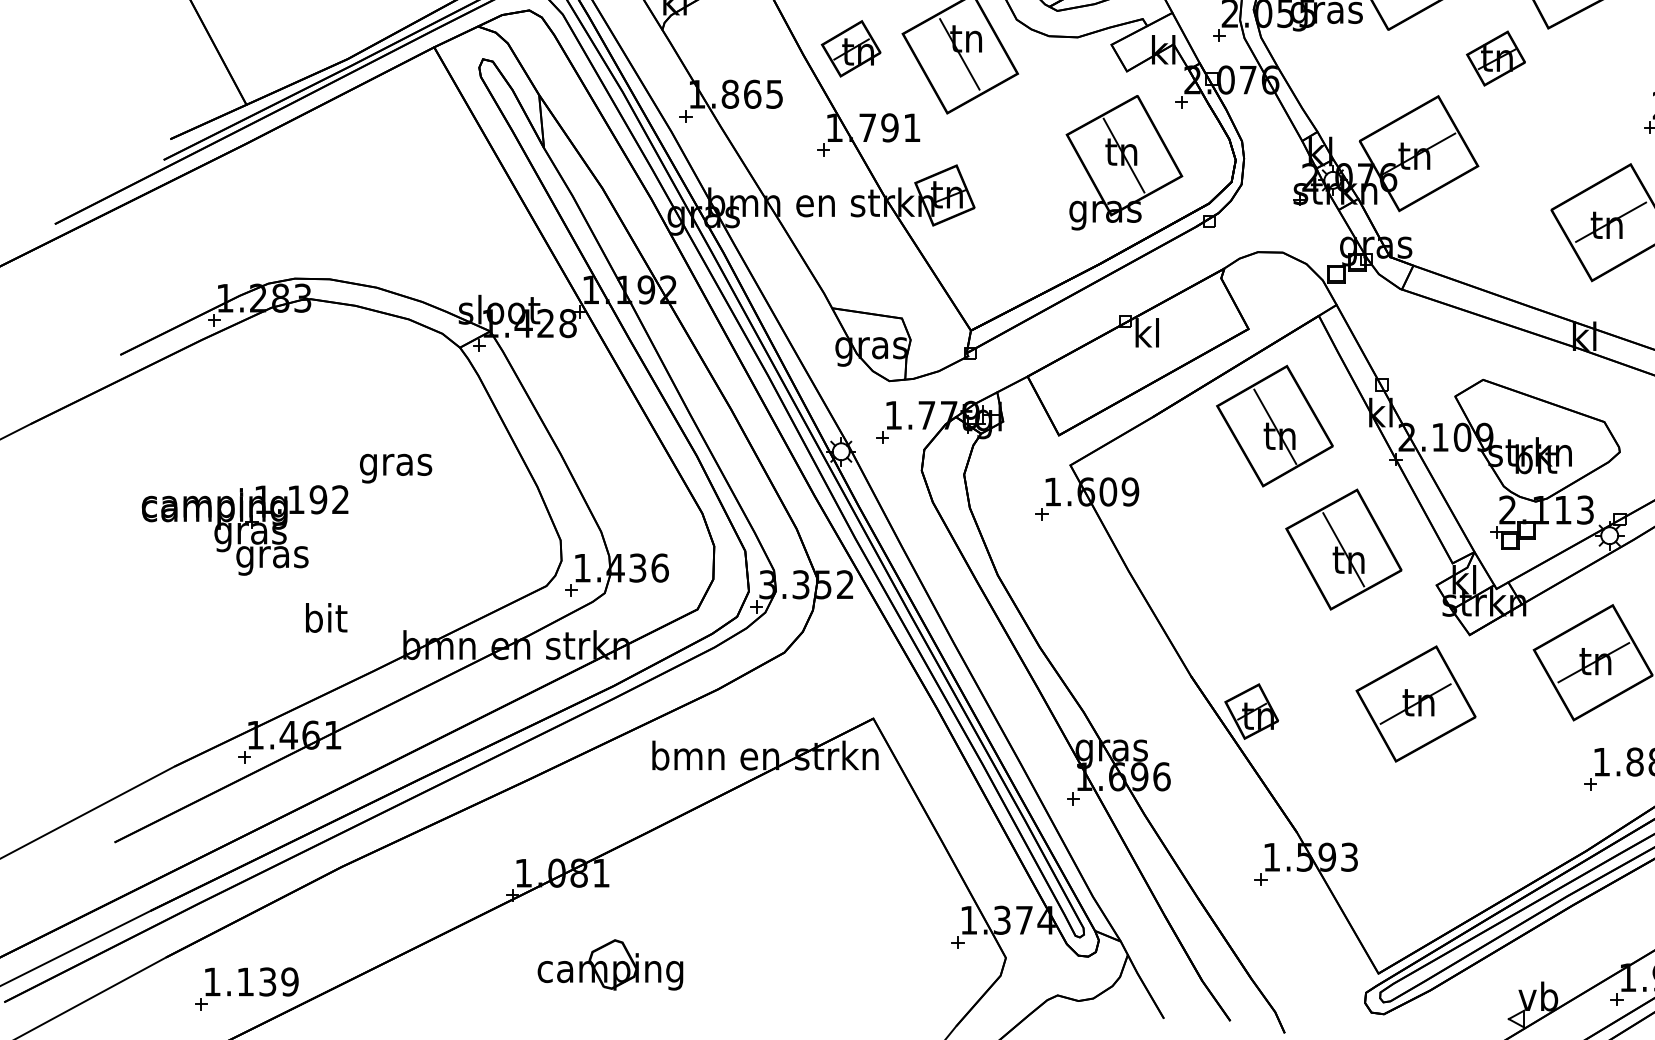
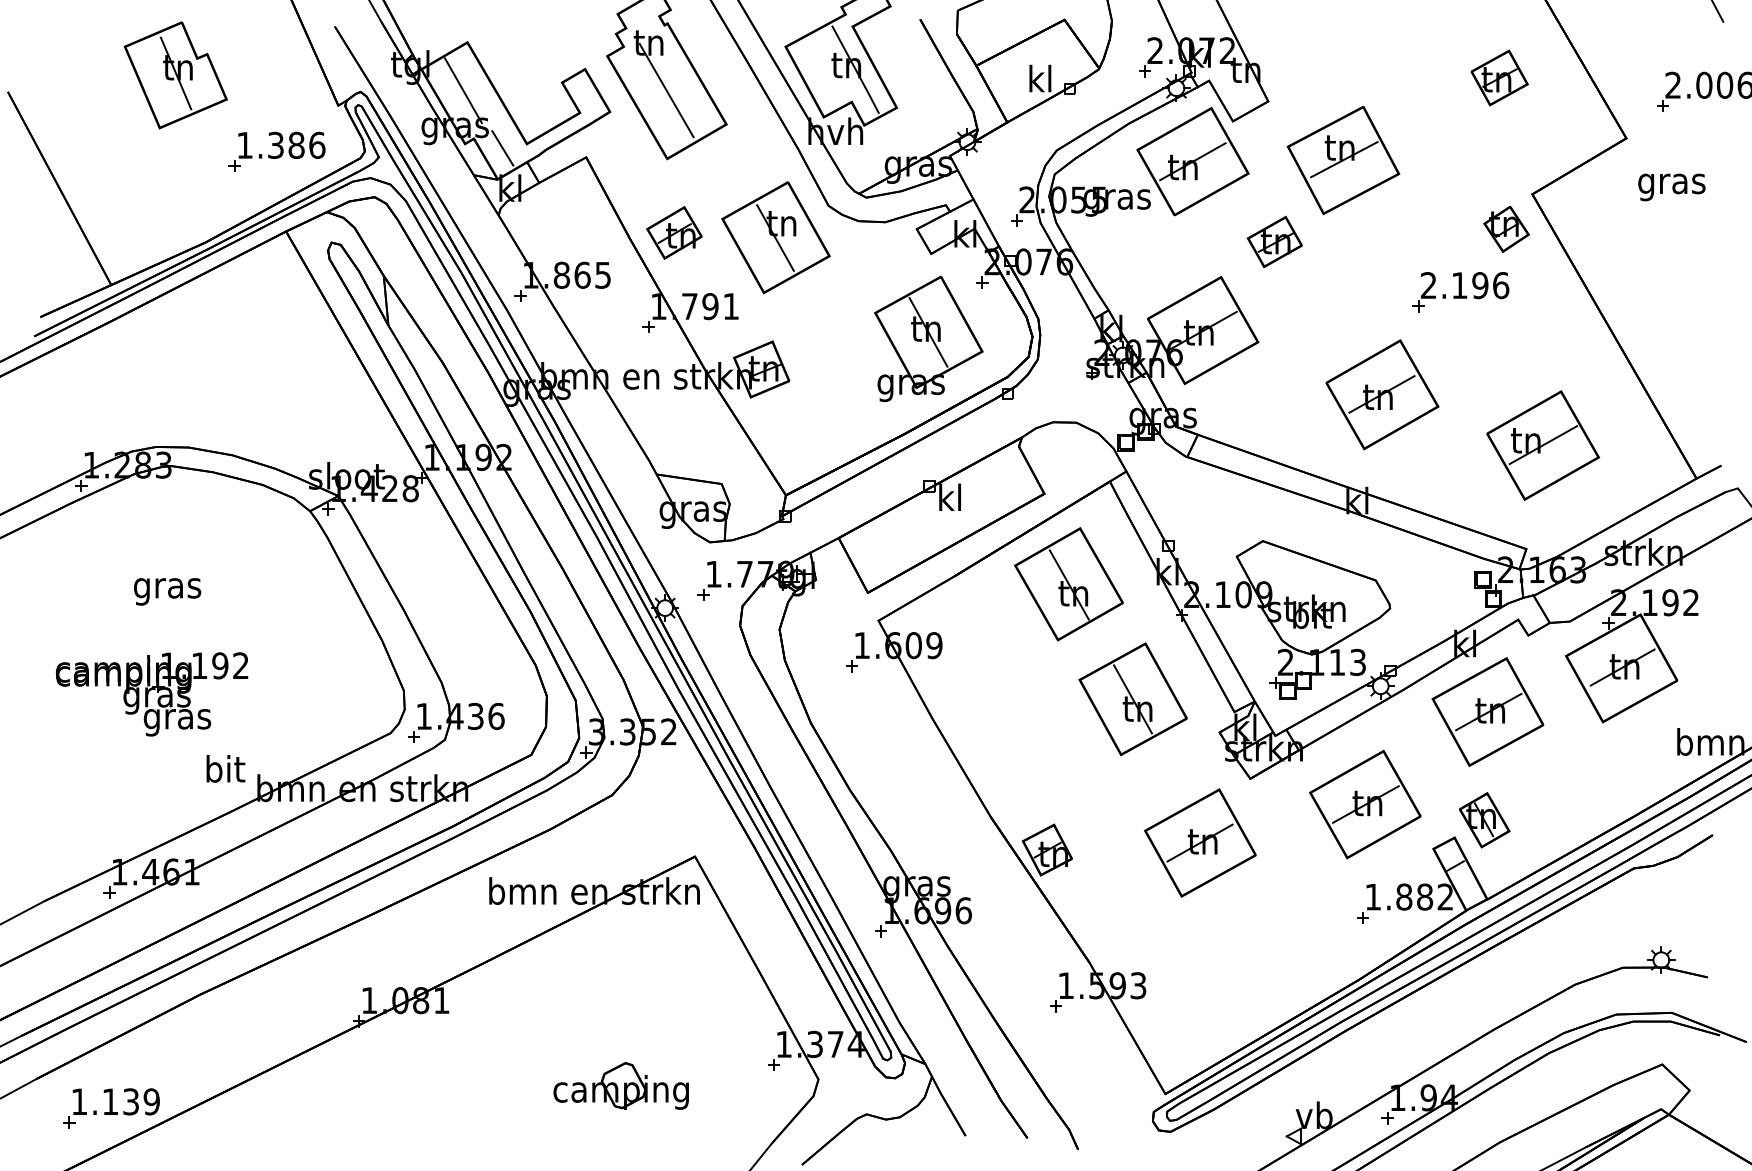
text: (395, 468) -> (167, 591), moved
part: (244, 530) -> (151, 694), moved
text: (326, 617) -> (225, 768), moved
part: (609, 964) -> (620, 1085), moved

